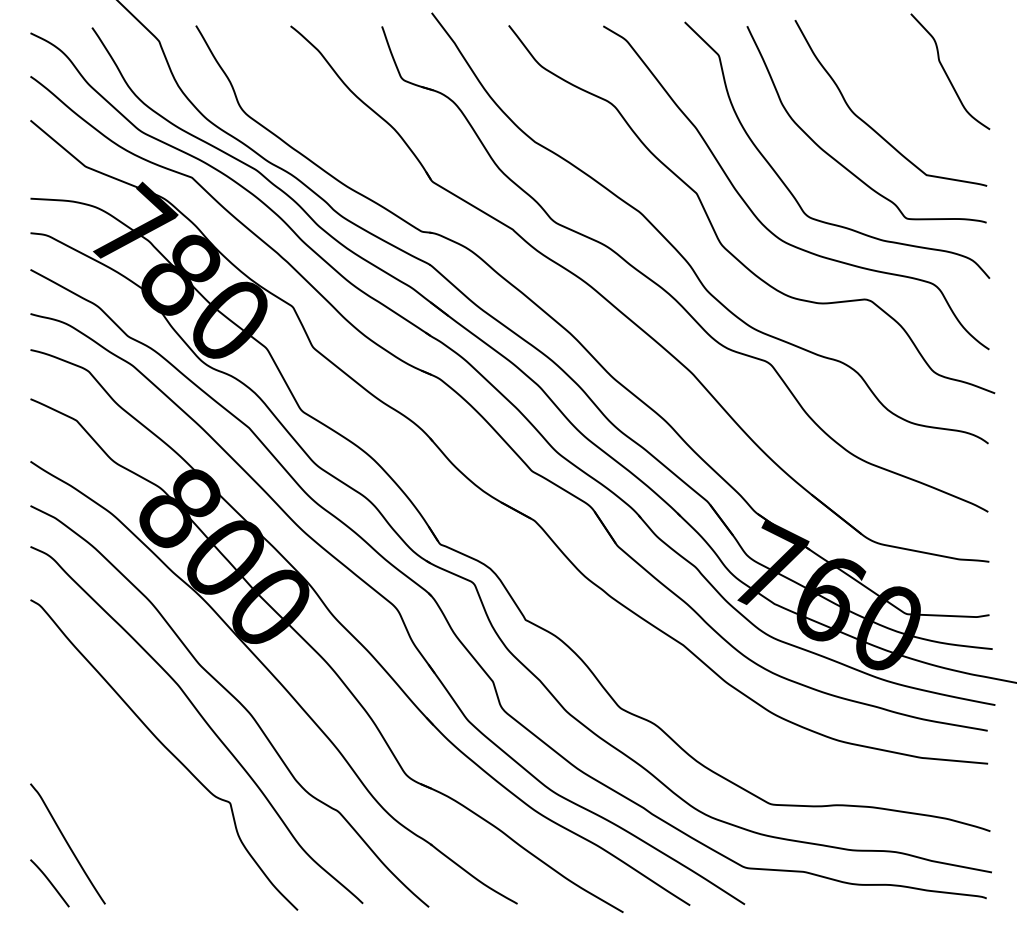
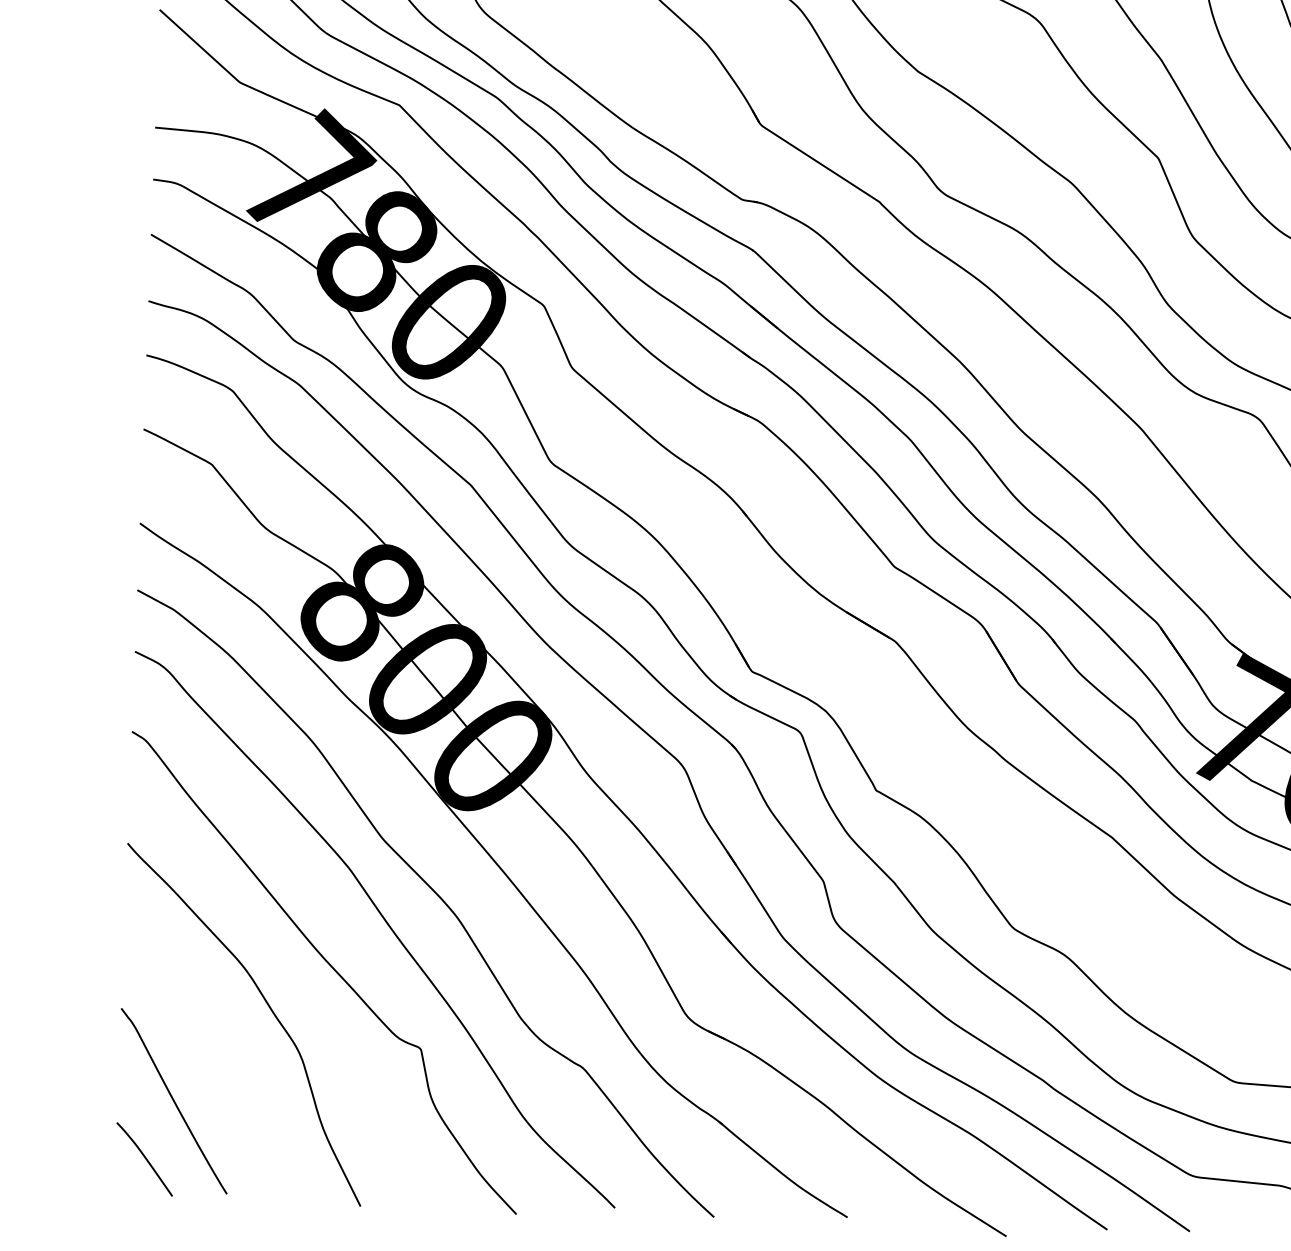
curve: (128, 780) -> (269, 1009), added

